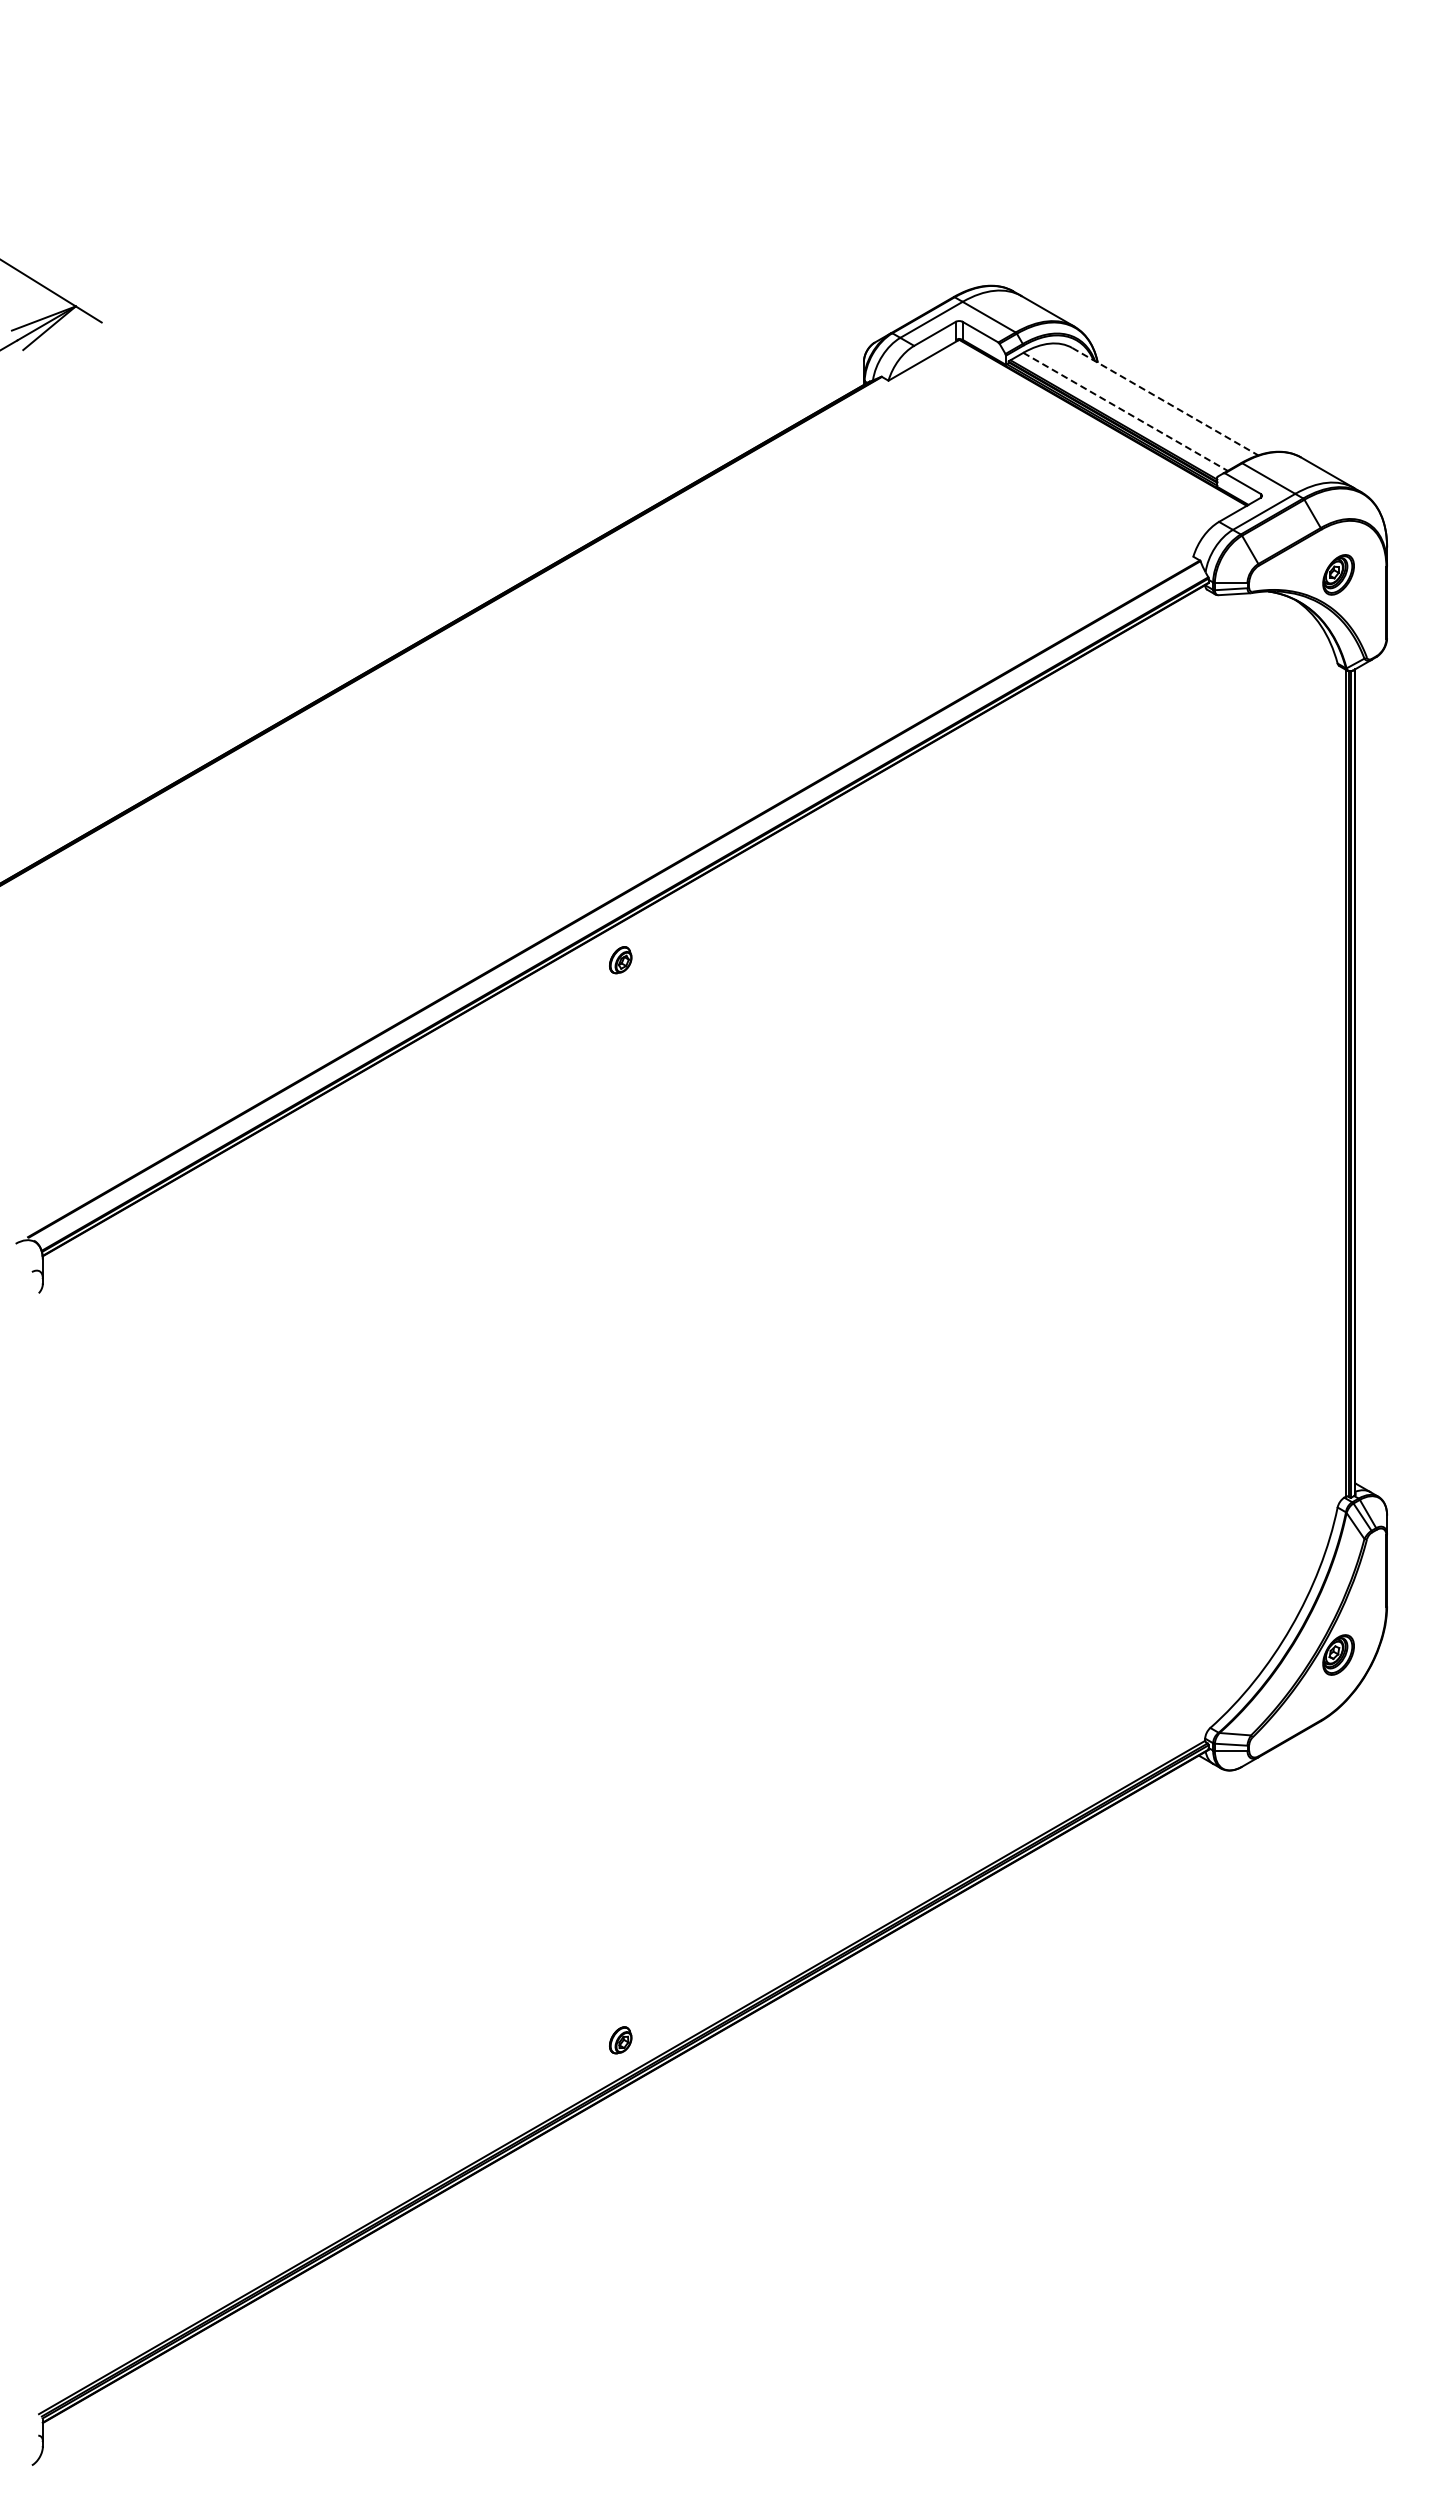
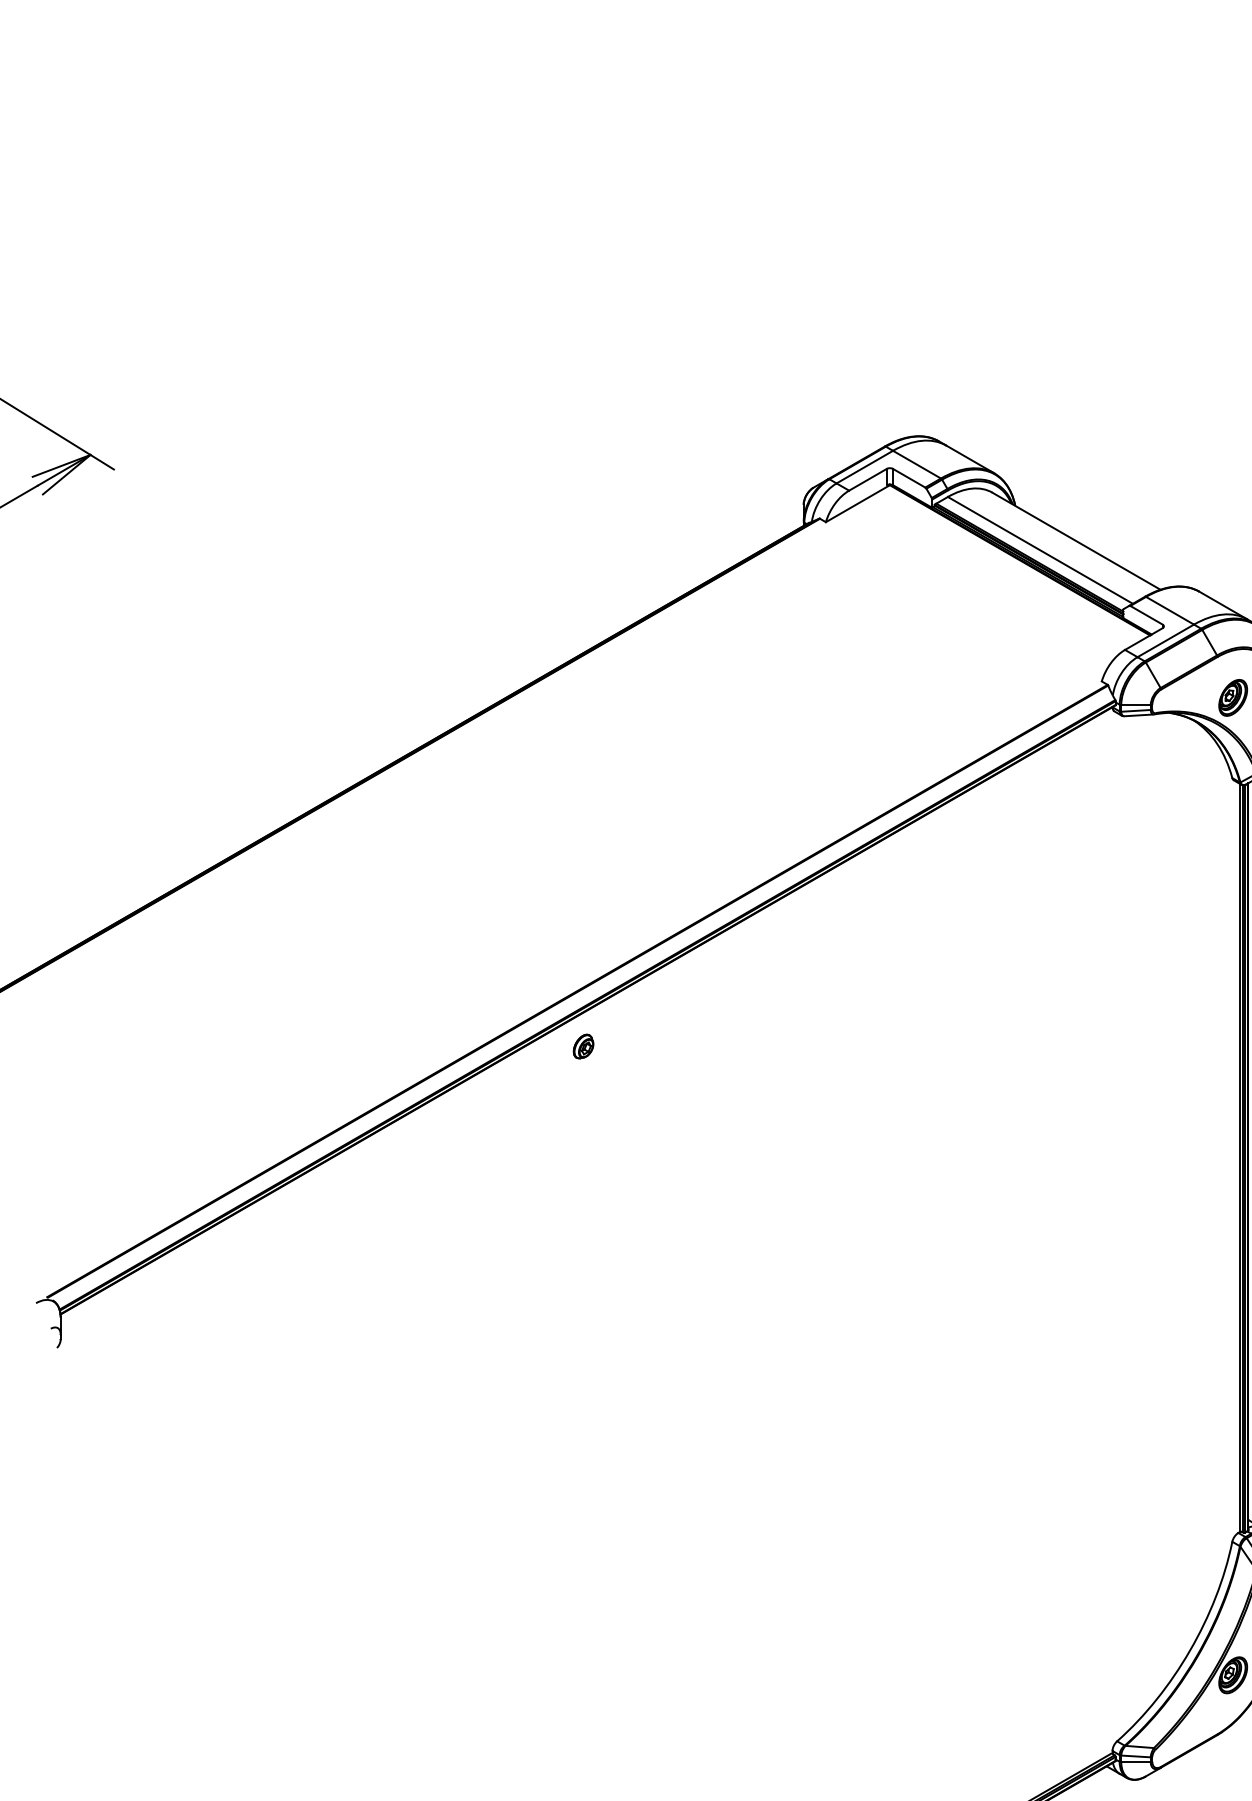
line: (1165, 401) -> (1076, 540), dashed -> solid
line: (1125, 412) -> (1040, 550), dashed -> solid

